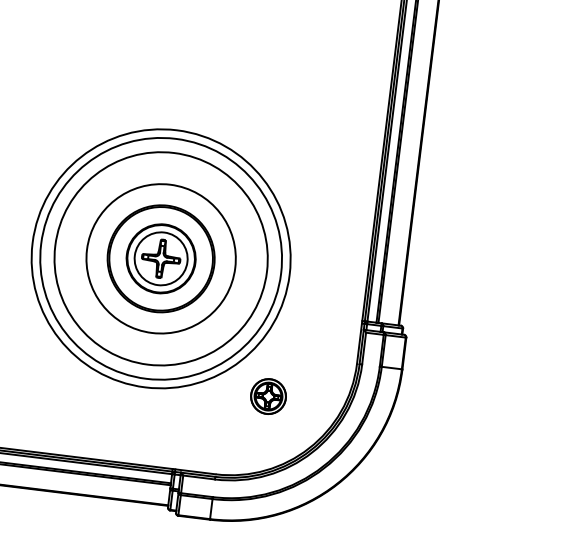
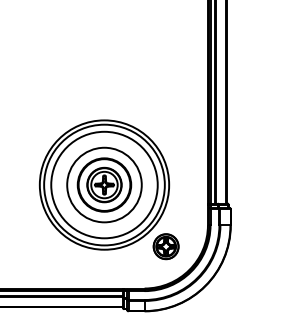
part: (267, 395) -> (165, 246), size x1.43

